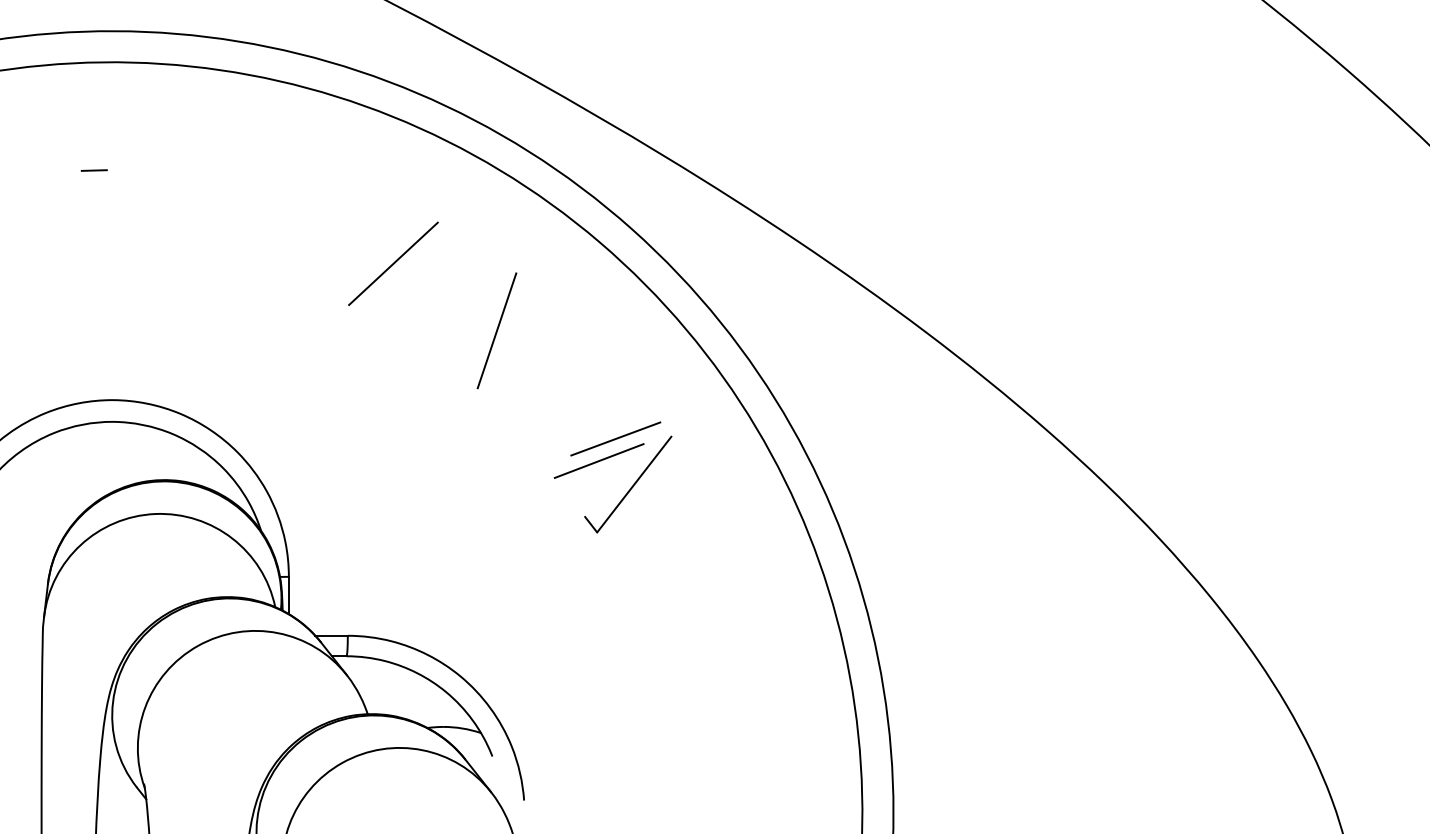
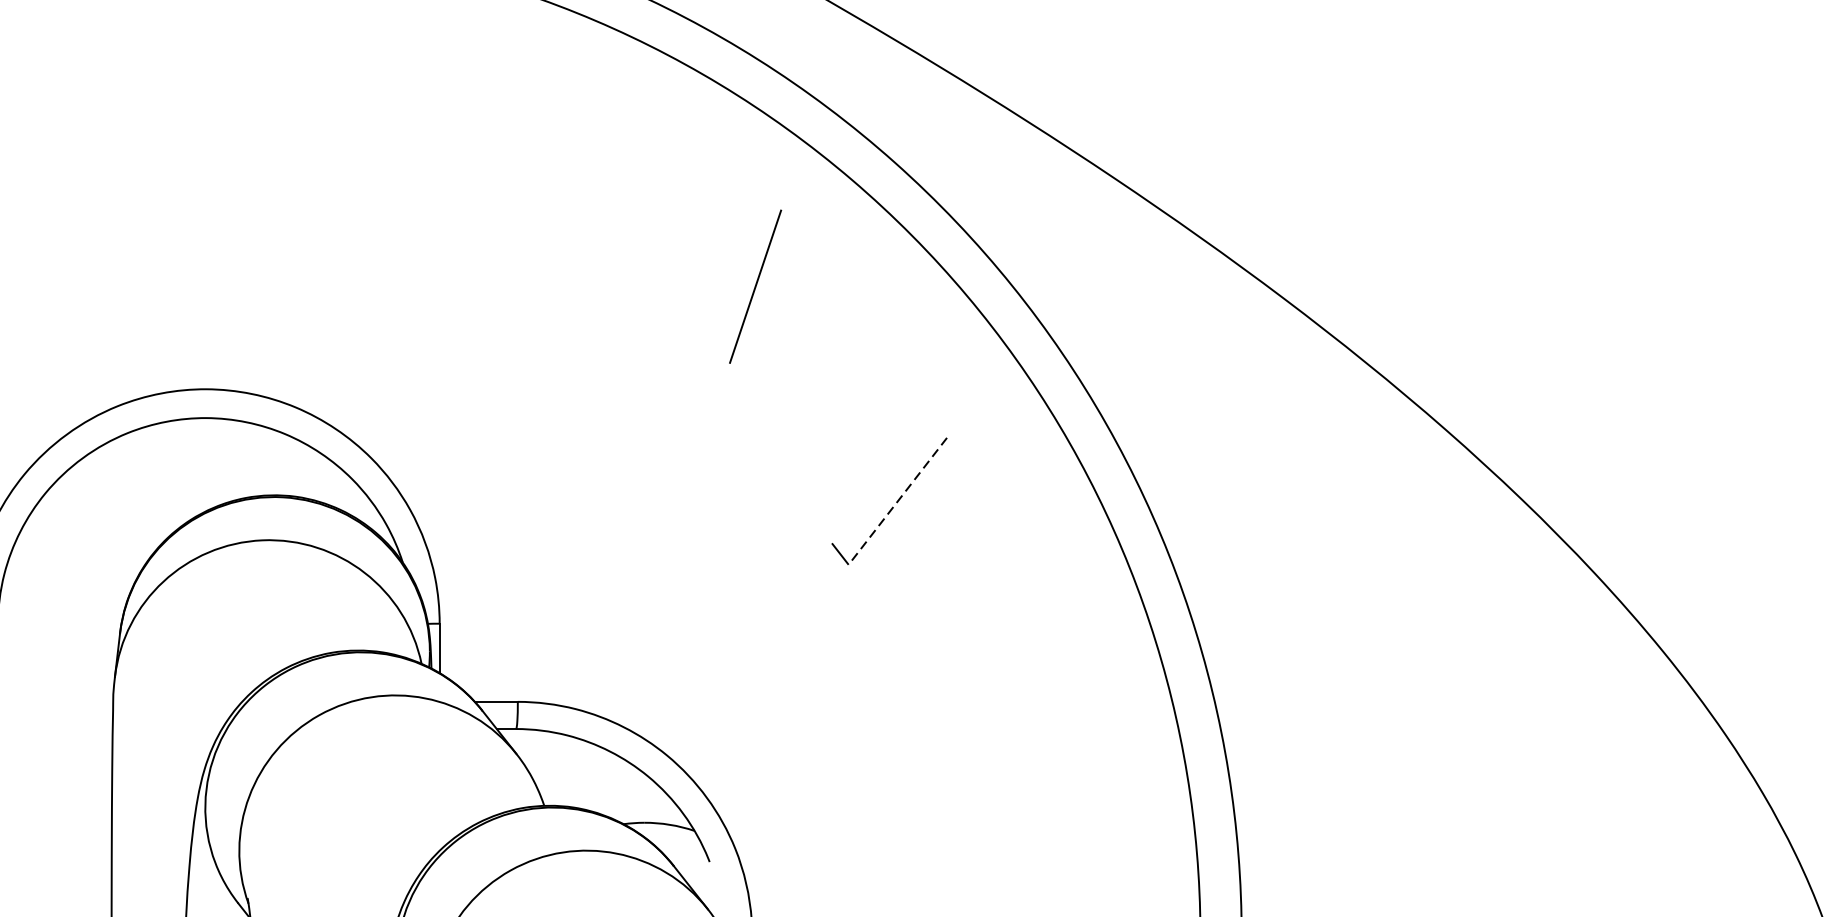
line: (93, 170) -> (180, 84), removed
line: (393, 263) -> (578, 208), removed
line: (496, 330) -> (754, 286), moved
line: (615, 438) -> (872, 440), removed
line: (598, 460) -> (850, 469), removed
line: (634, 484) -> (898, 501), solid -> dashed

